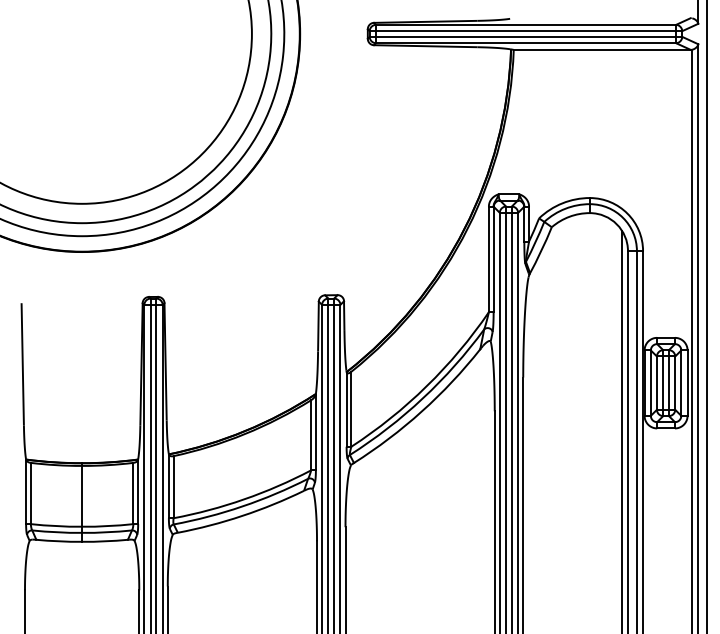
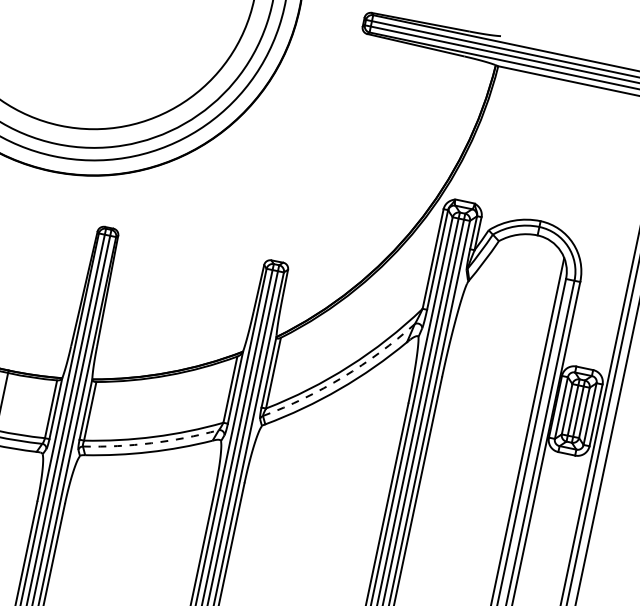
arc: (422, 398) -> (342, 377), solid -> dashed
arc: (242, 506) -> (151, 443), solid -> dashed

